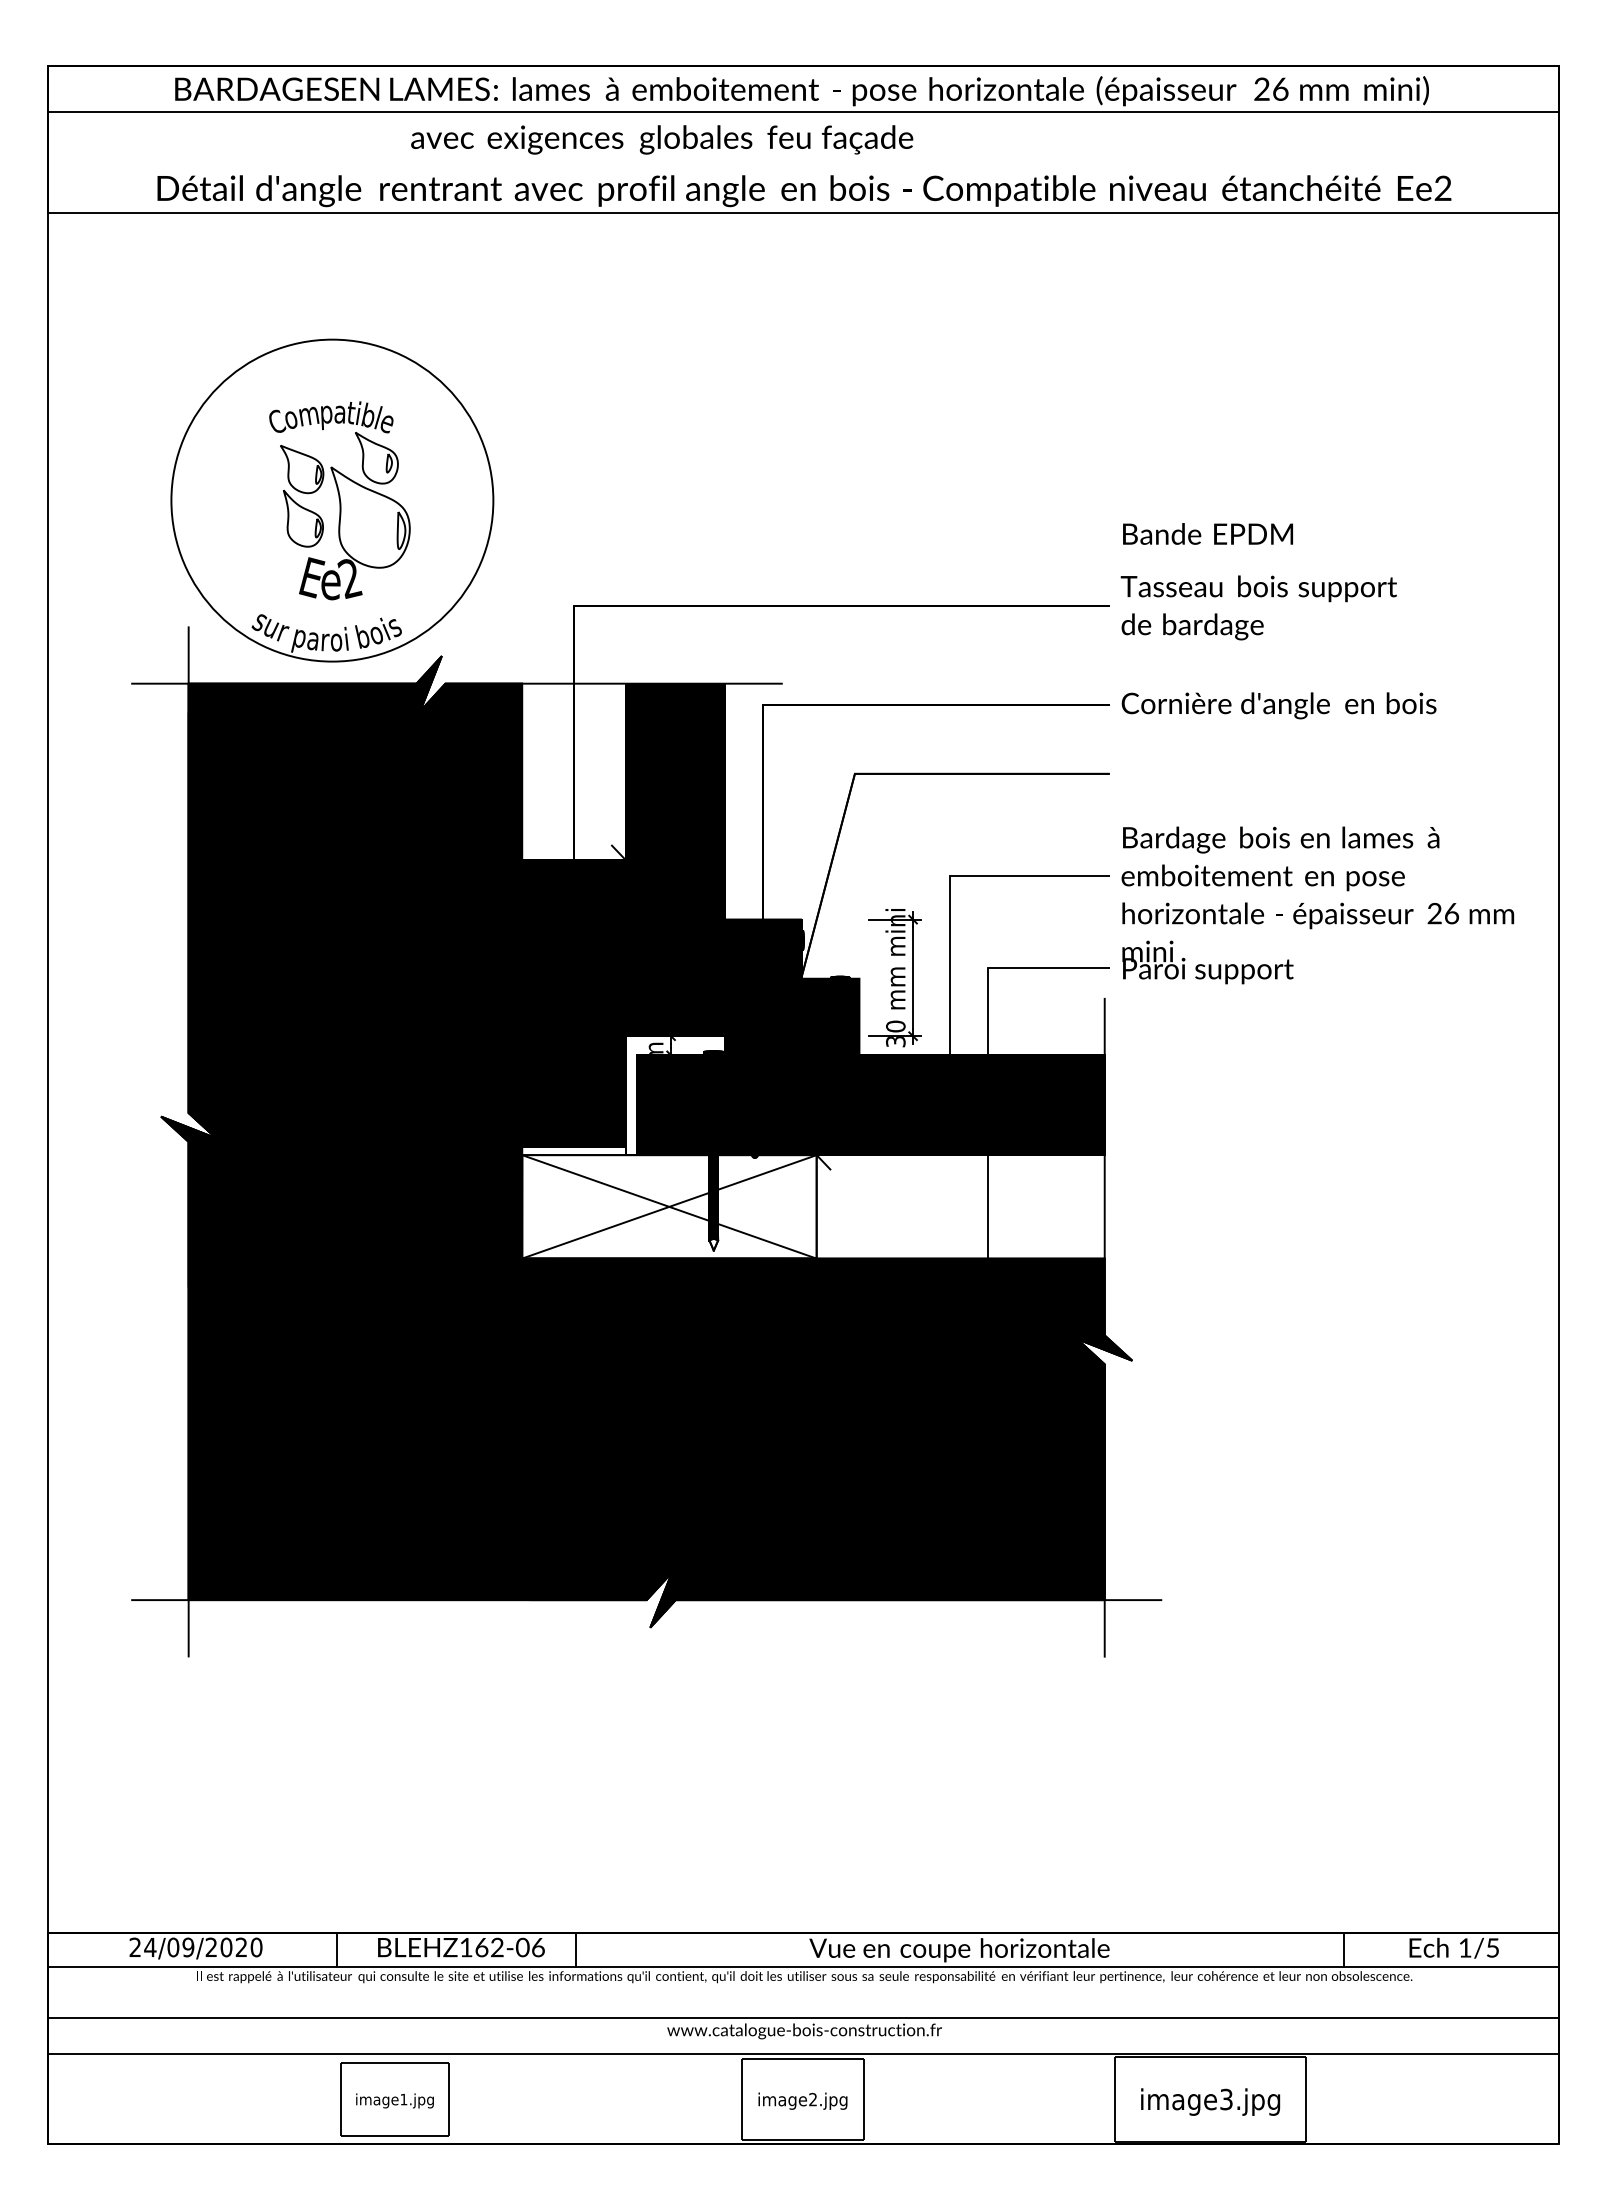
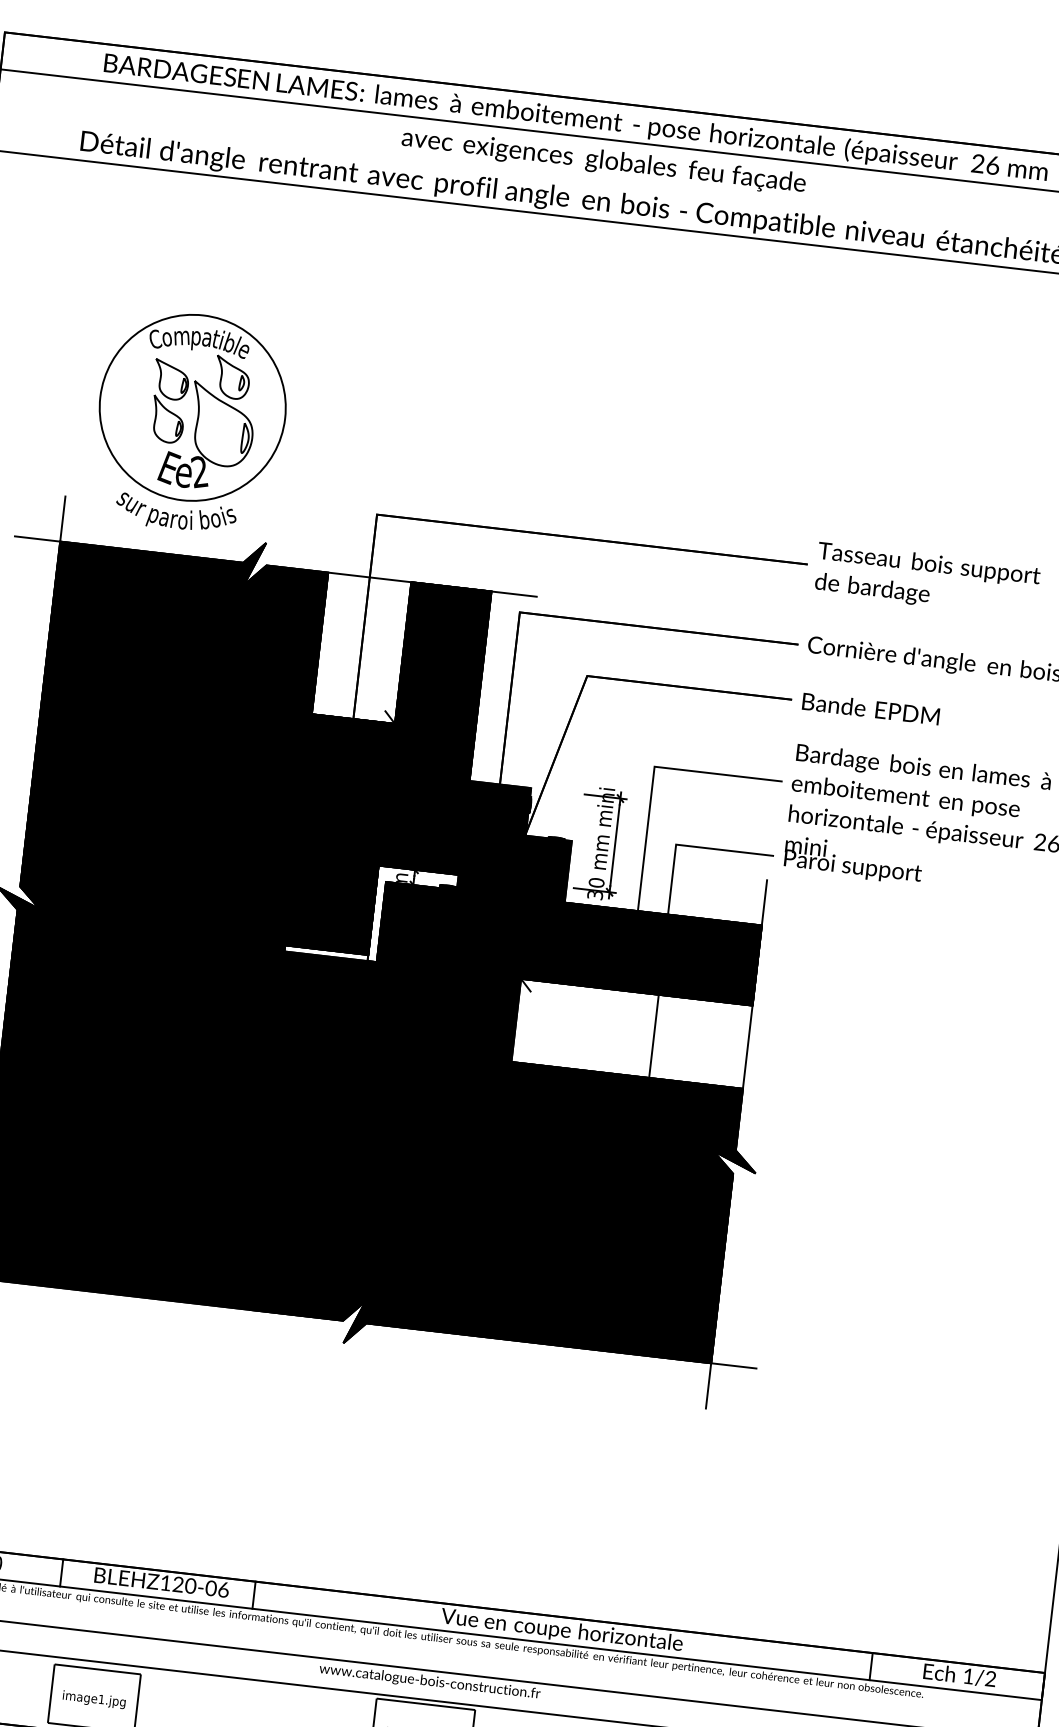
text: (662, 139) -> (604, 161), moved
circle: (332, 500) -> (192, 407), size x0.71
text: (1207, 533) -> (870, 708), moved
fill: (669, 1206) -> (398, 1006), added
fill: (713, 1244) -> (429, 1041), added
text: (489, 1947) -> (184, 1585), \c16711848;BLEHZ162-06 -> \c16711848;BLEHZ120-06
text: (1492, 1947) -> (990, 1678), 1/5 -> 1/2

